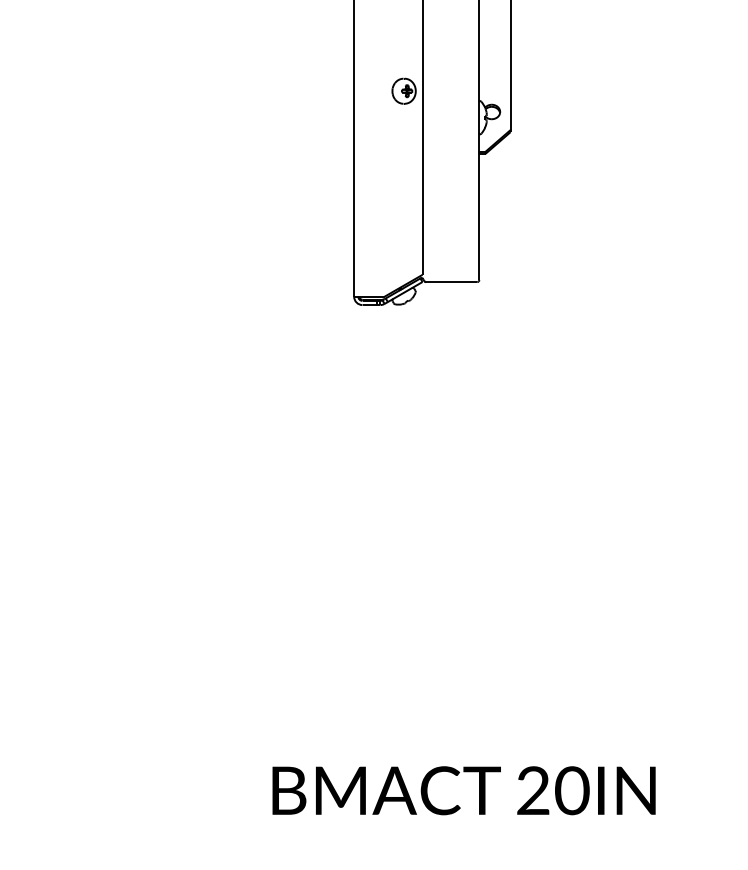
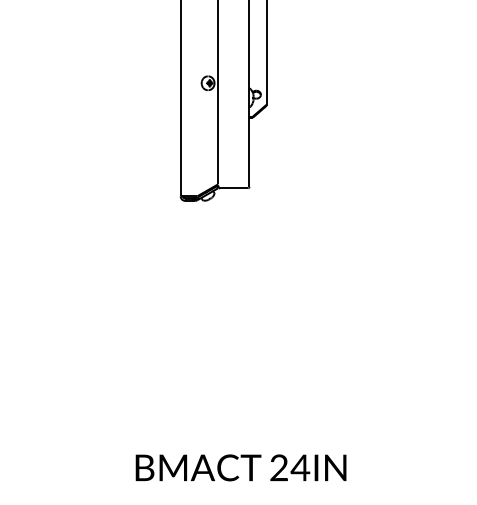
text: (572, 790) -> (300, 467), 20IN -> 24IN

